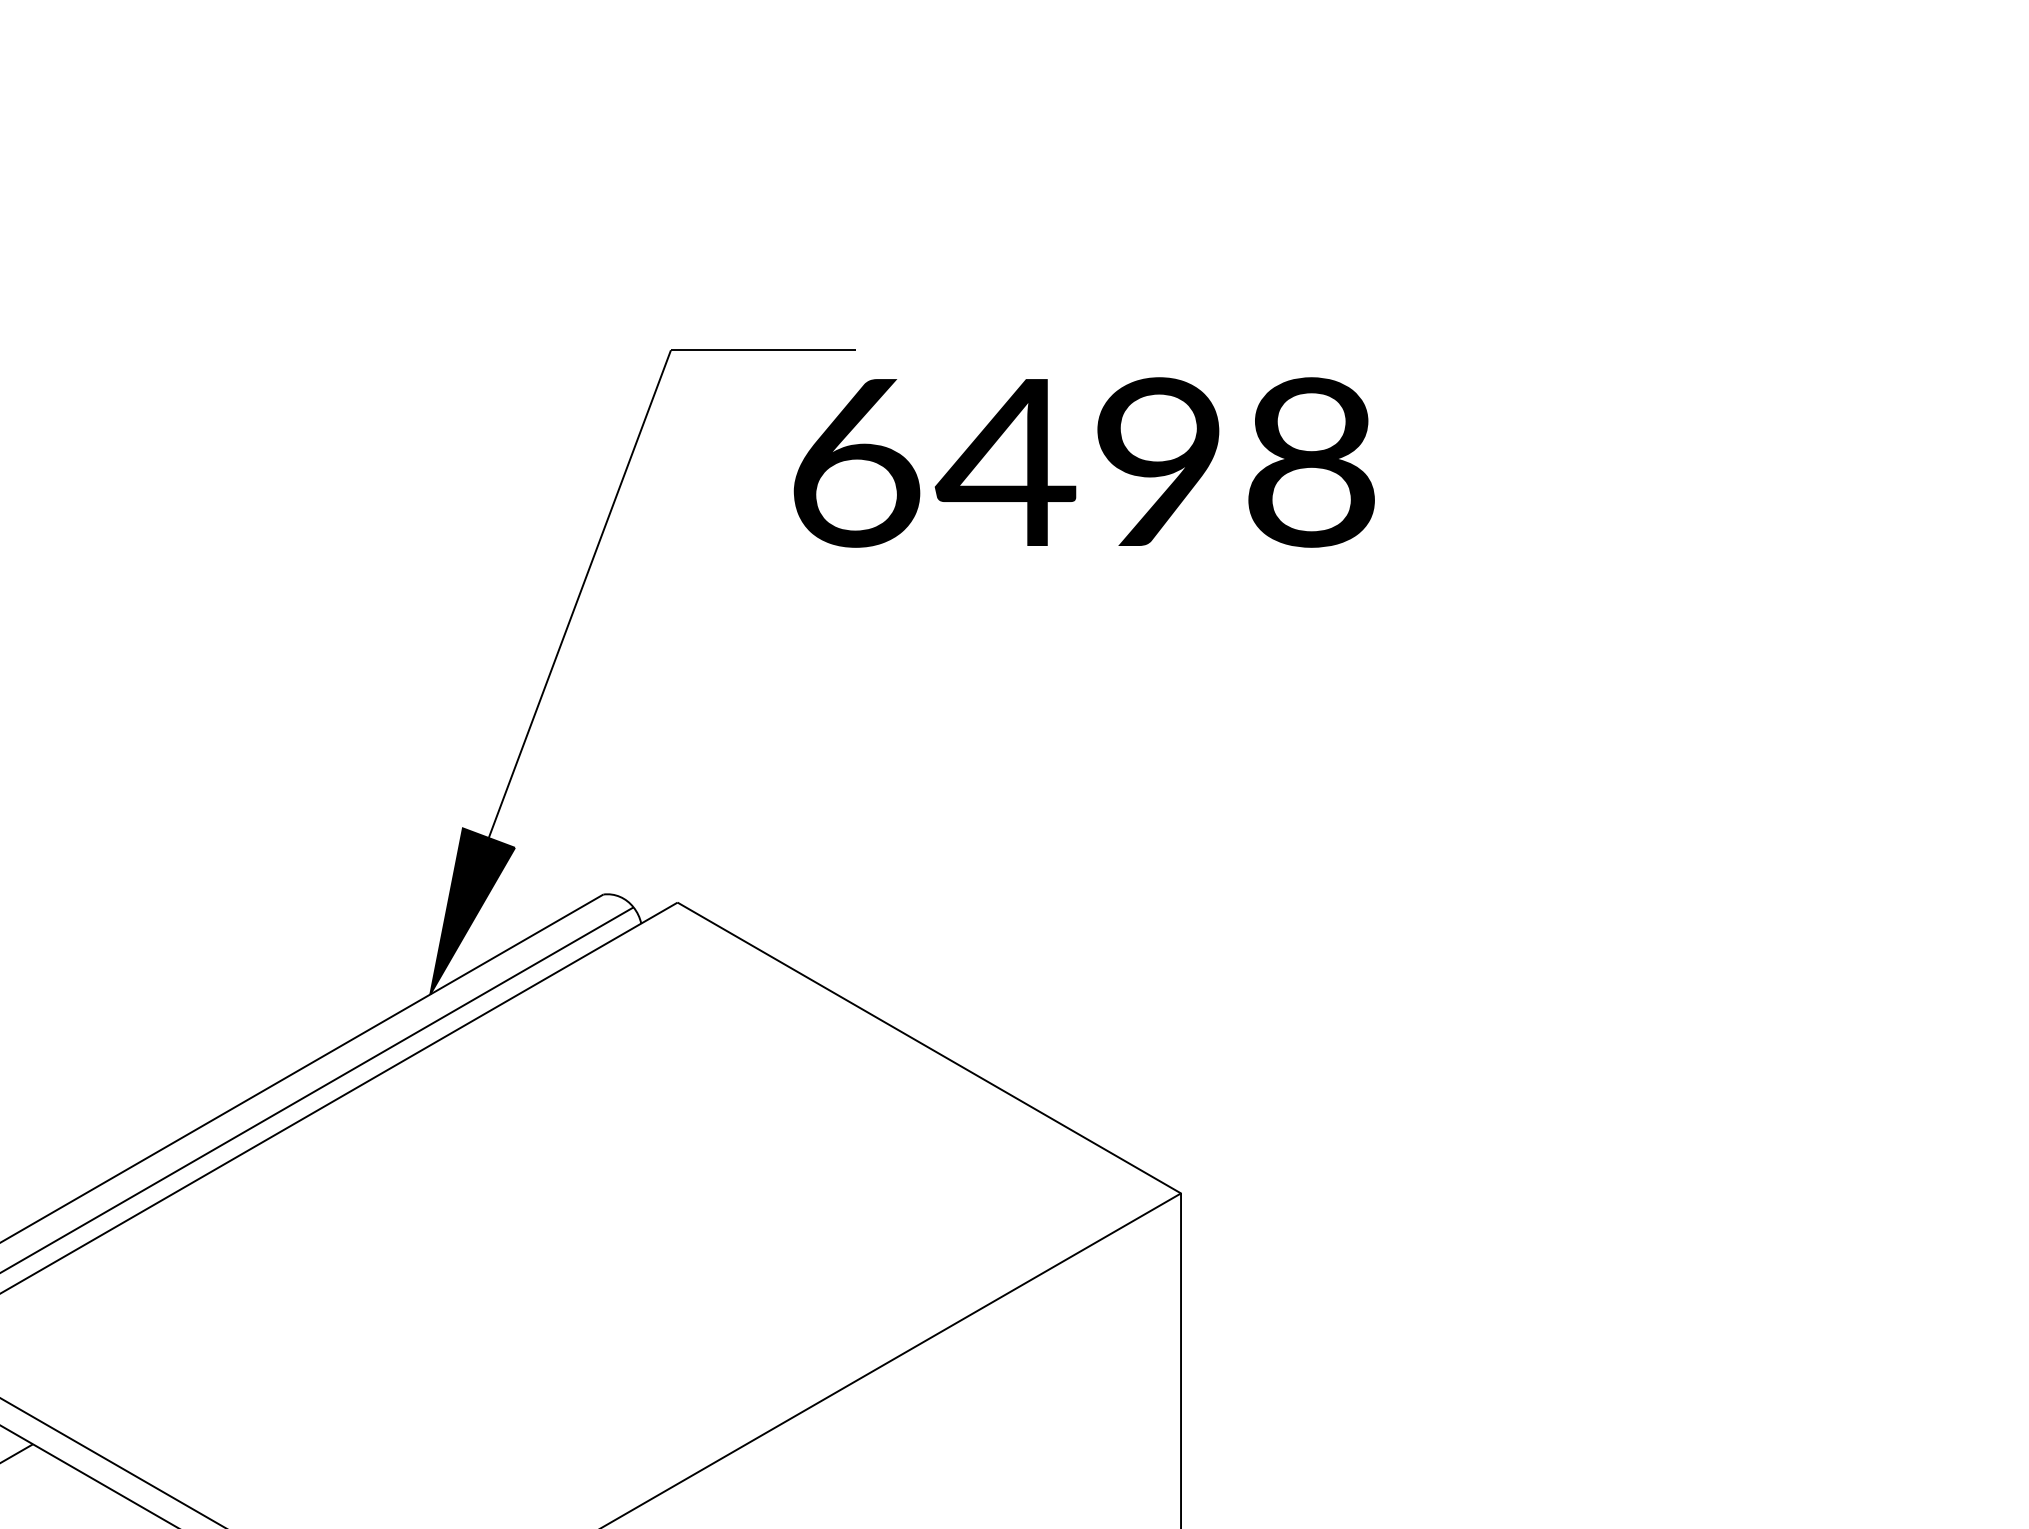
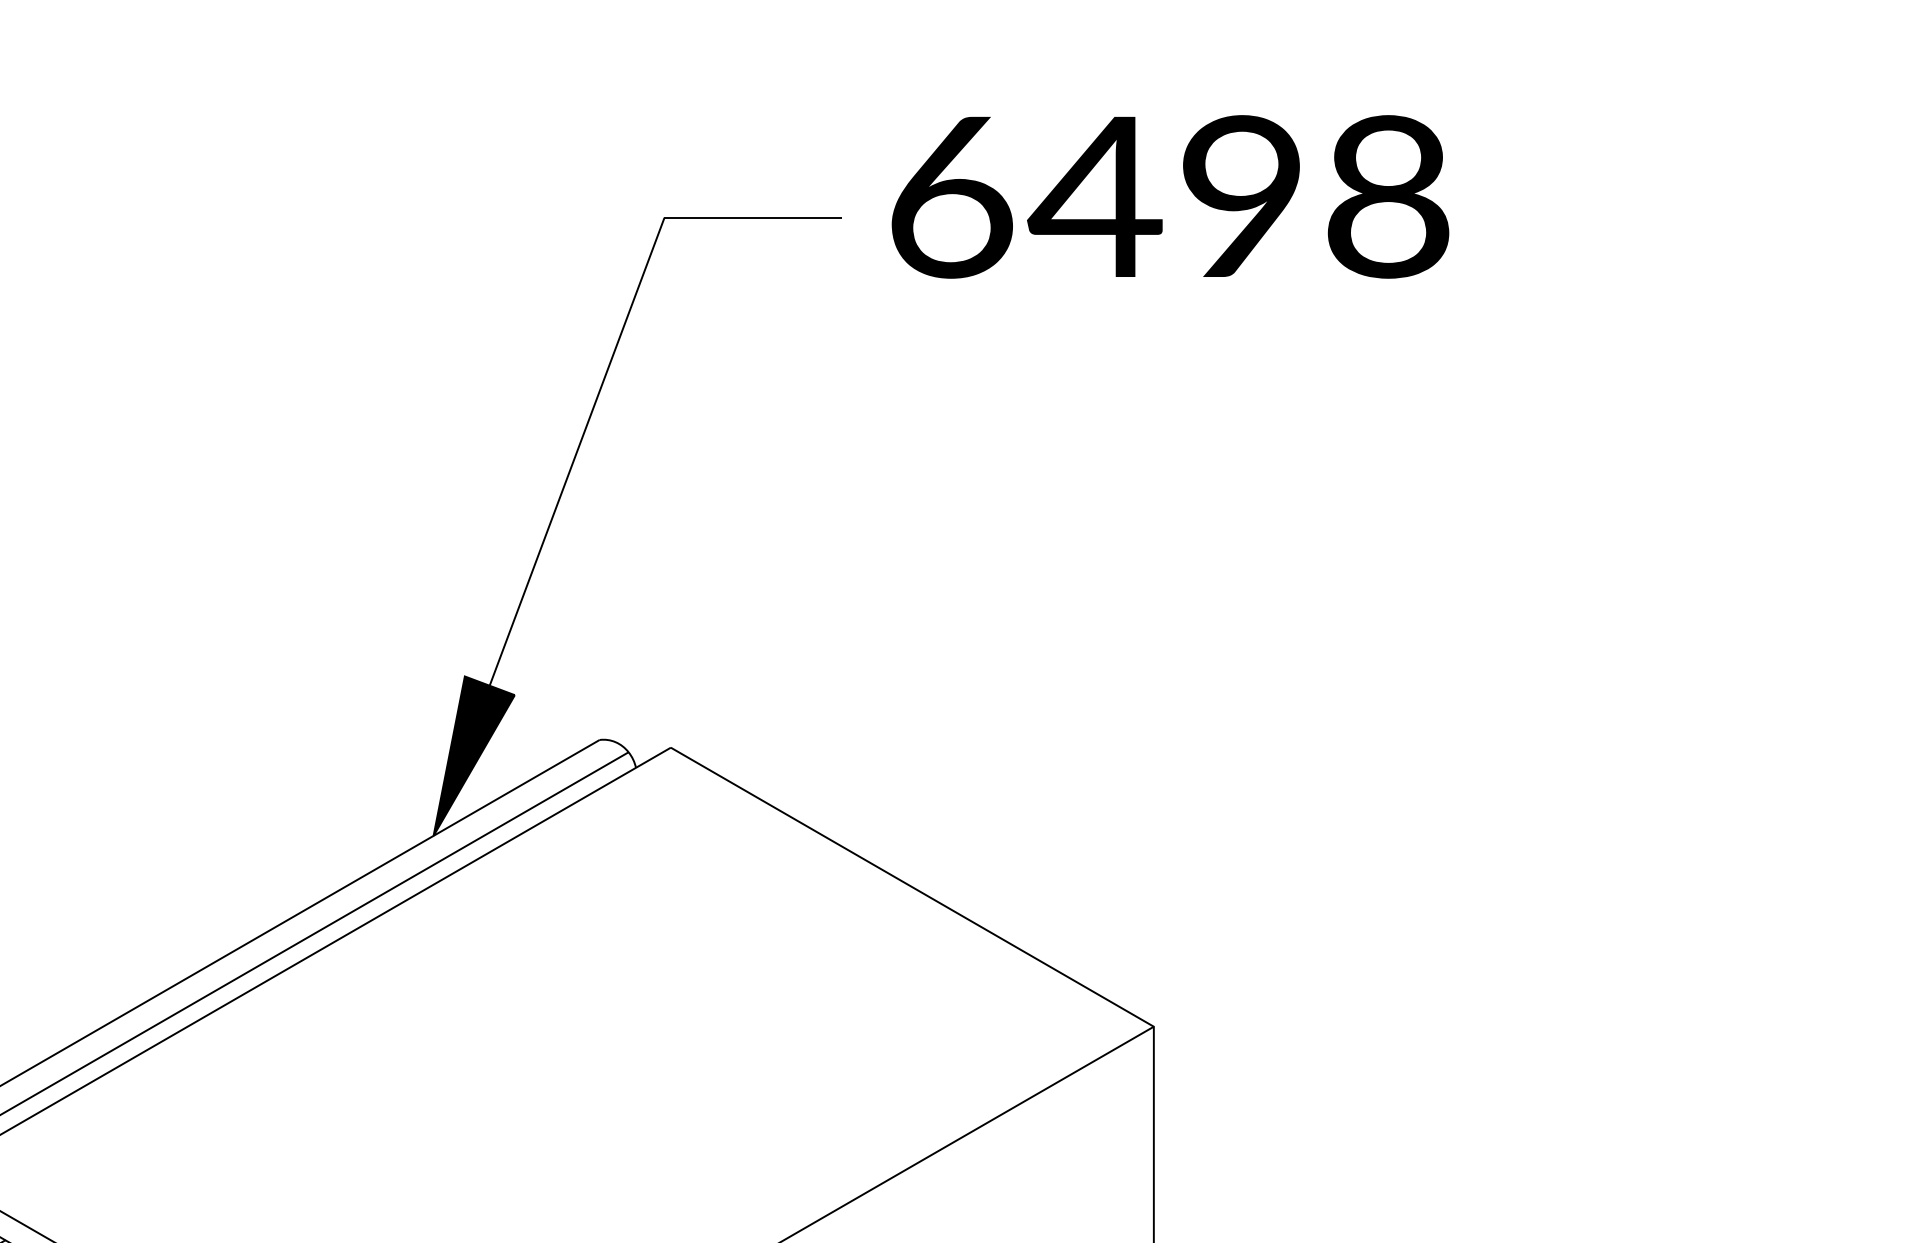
text: (1083, 462) -> (1169, 196), moved

